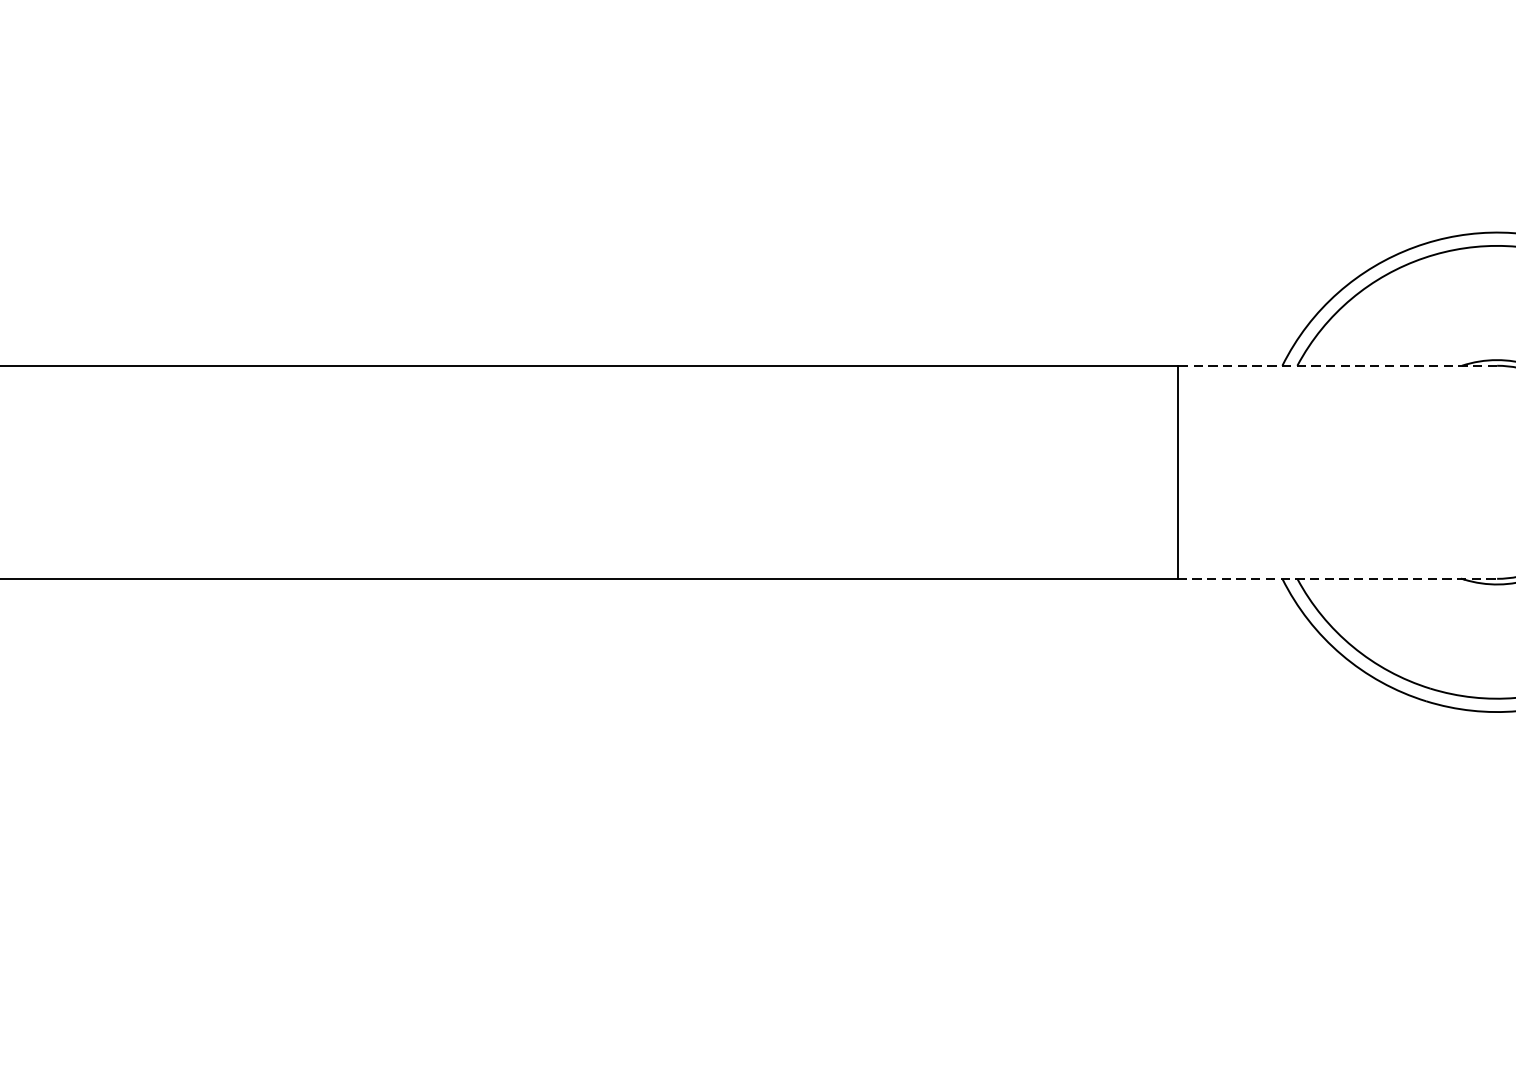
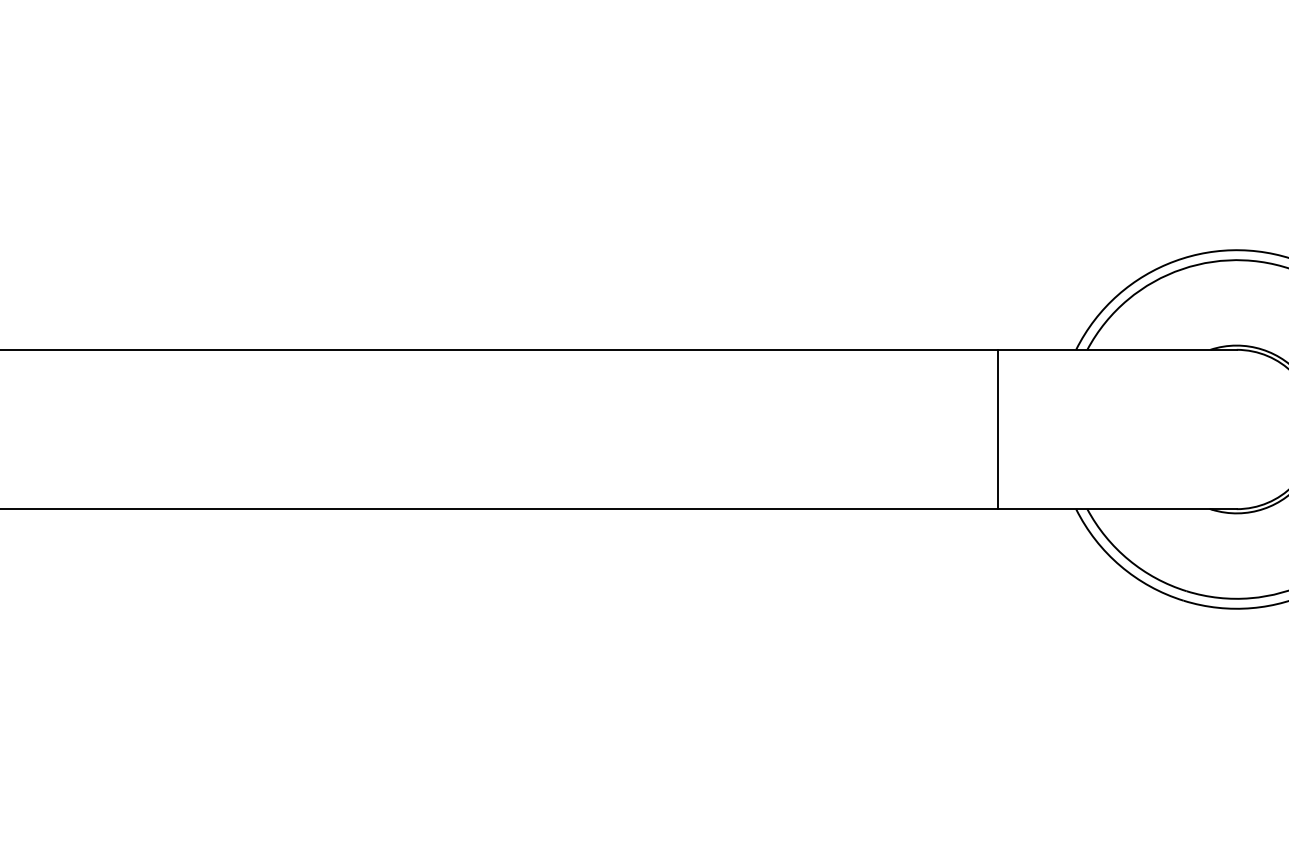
line: (1337, 365) -> (1117, 349), dashed -> solid
line: (1337, 579) -> (1117, 509), dashed -> solid

